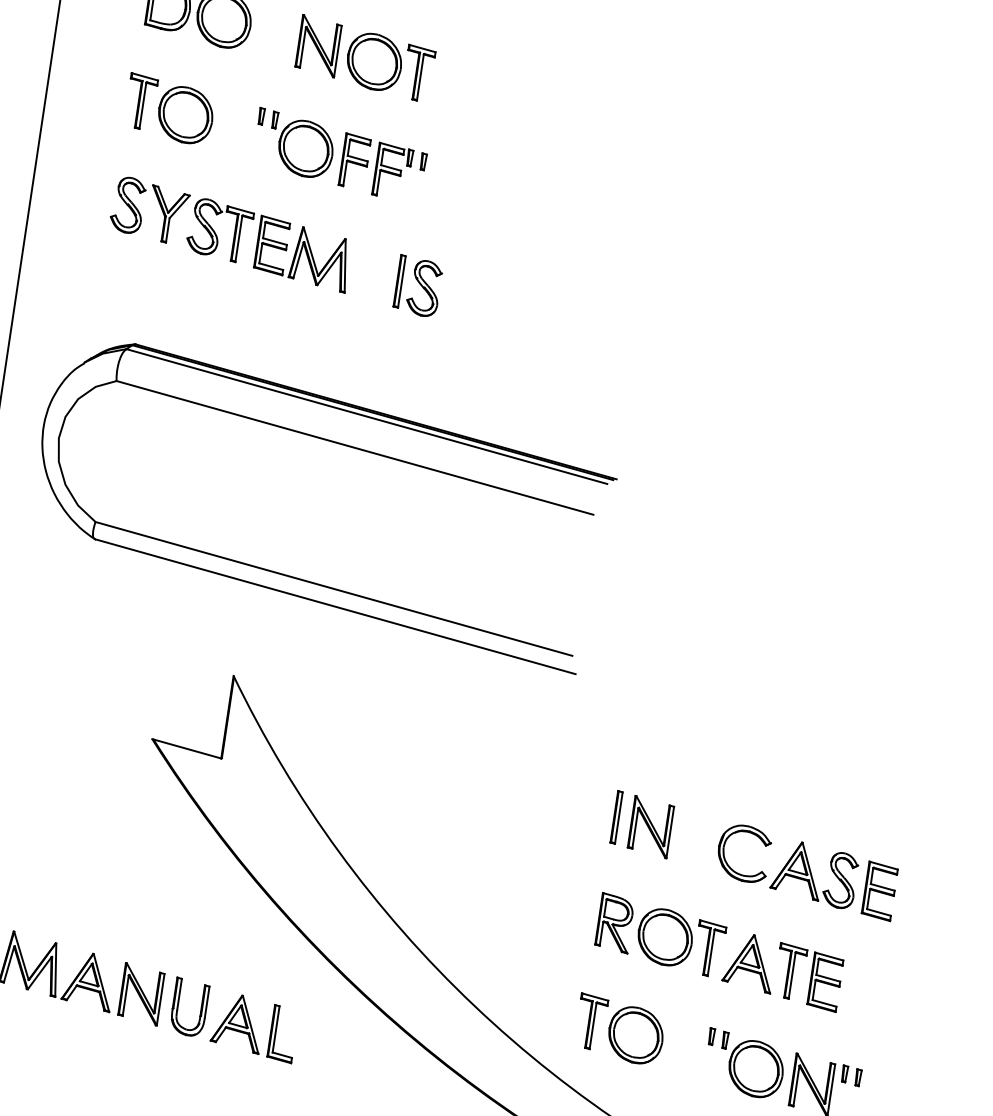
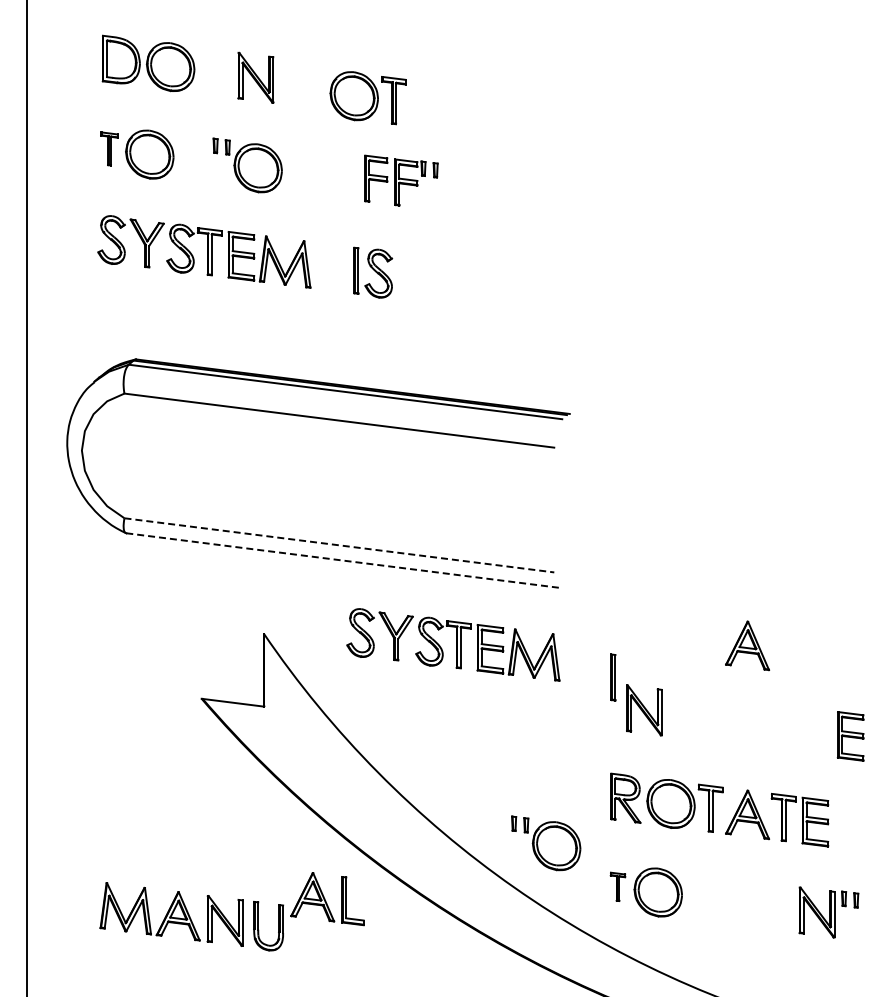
part: (389, 66) -> (367, 98), moved
part: (141, 101) -> (109, 148), size x0.7
part: (383, 167) -> (401, 180), moved
line: (334, 589) -> (339, 545), solid -> dashed
line: (336, 606) -> (343, 560), solid -> dashed
part: (446, 720) -> (453, 644), added
part: (778, 771) -> (747, 645), added
part: (616, 817) -> (613, 677), moved
part: (786, 865) -> (766, 726), removed
part: (590, 1021) -> (617, 886), size x0.6
part: (254, 1028) -> (327, 899), moved
part: (745, 1064) -> (546, 843), moved

